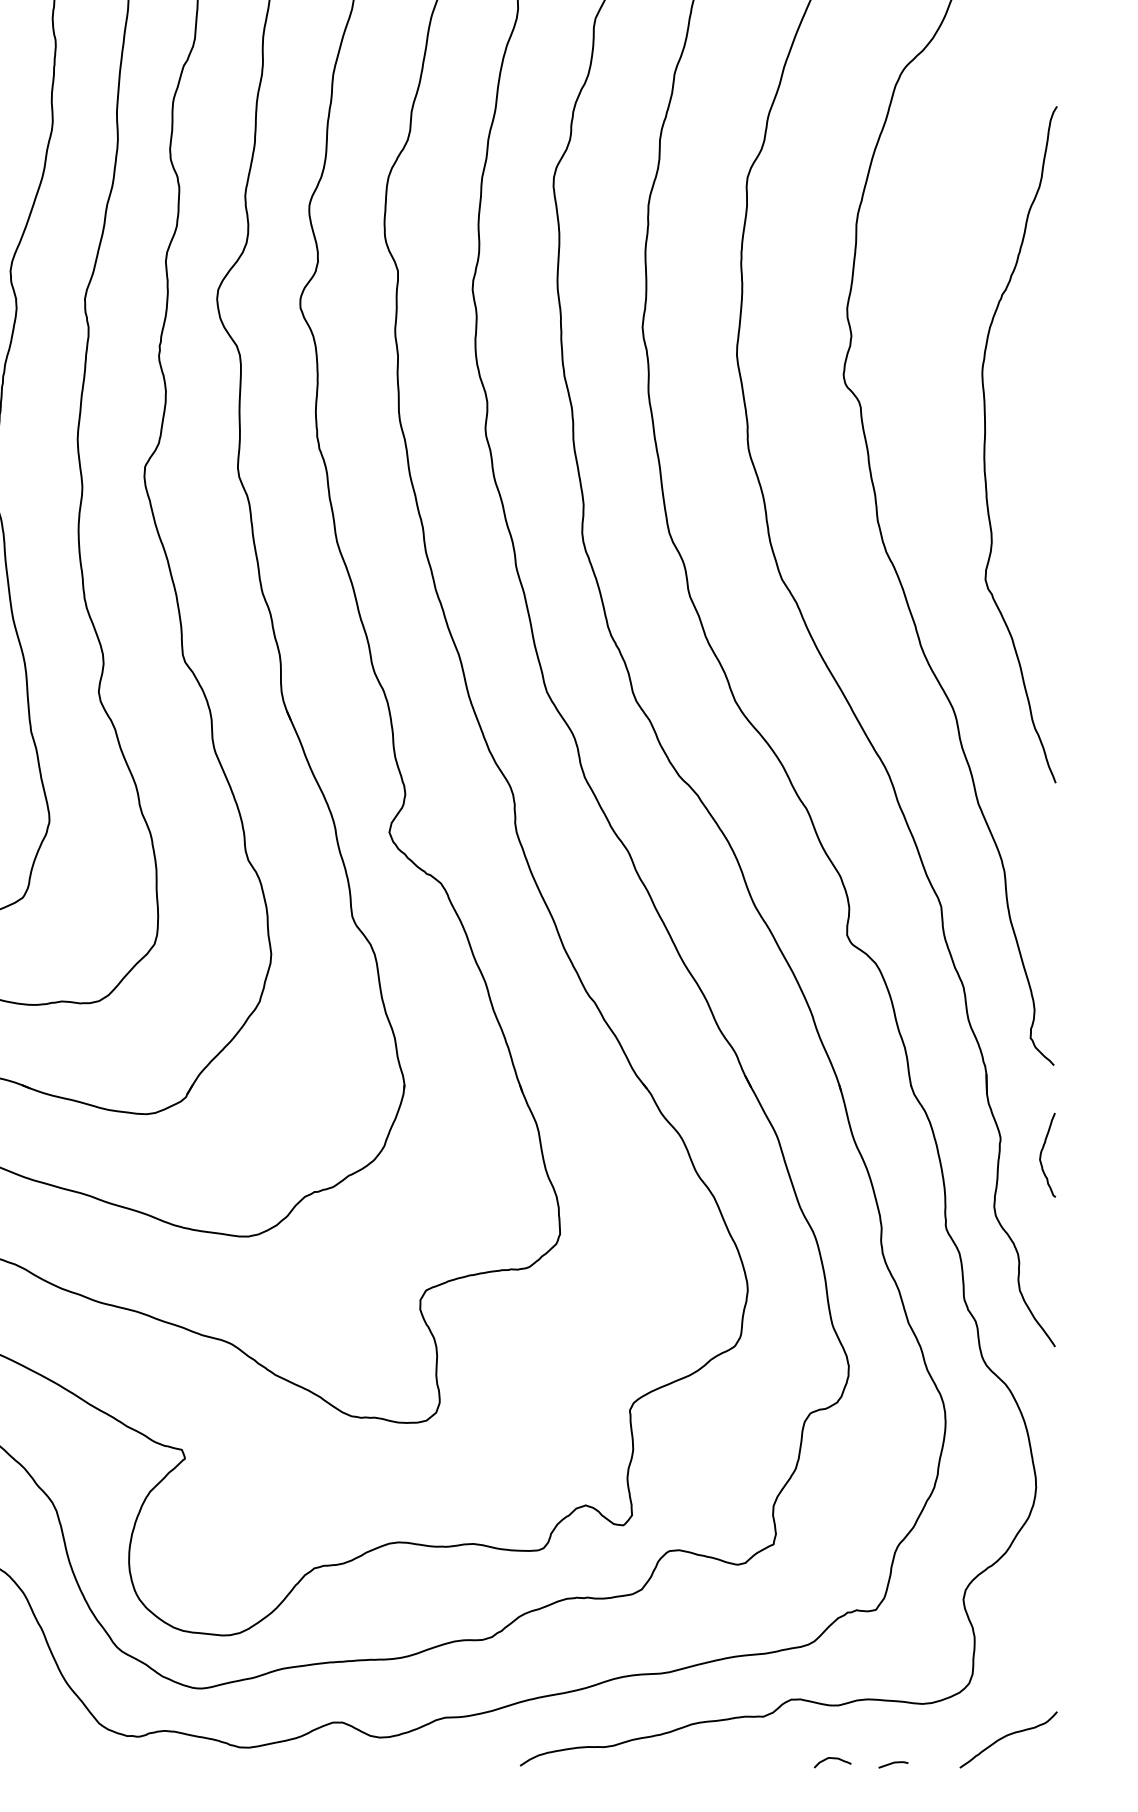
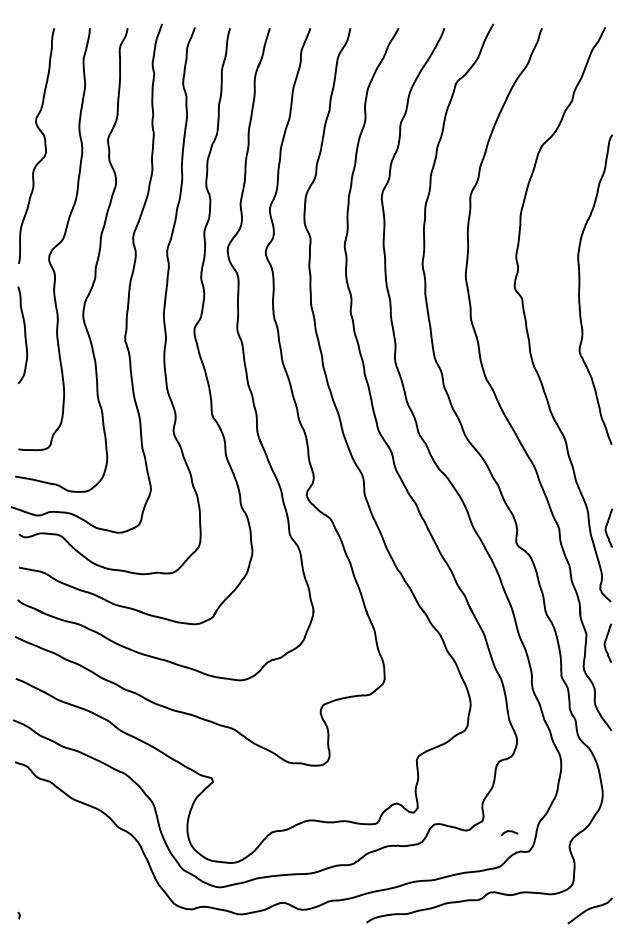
curve: (987, 444) -> (580, 289), moved
curve: (1046, 900) -> (607, 526), added
curve: (832, 1760) -> (509, 832), moved
line: (893, 1765) -> (537, 922), removed

